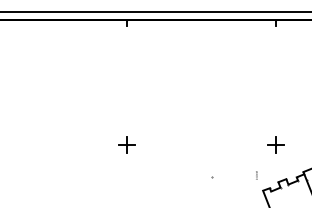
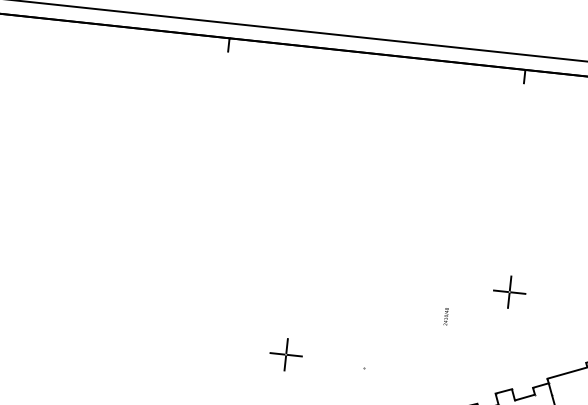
part: (126, 144) -> (284, 353), moved
part: (275, 144) -> (508, 291), moved
text: (256, 175) -> (445, 316), moved

